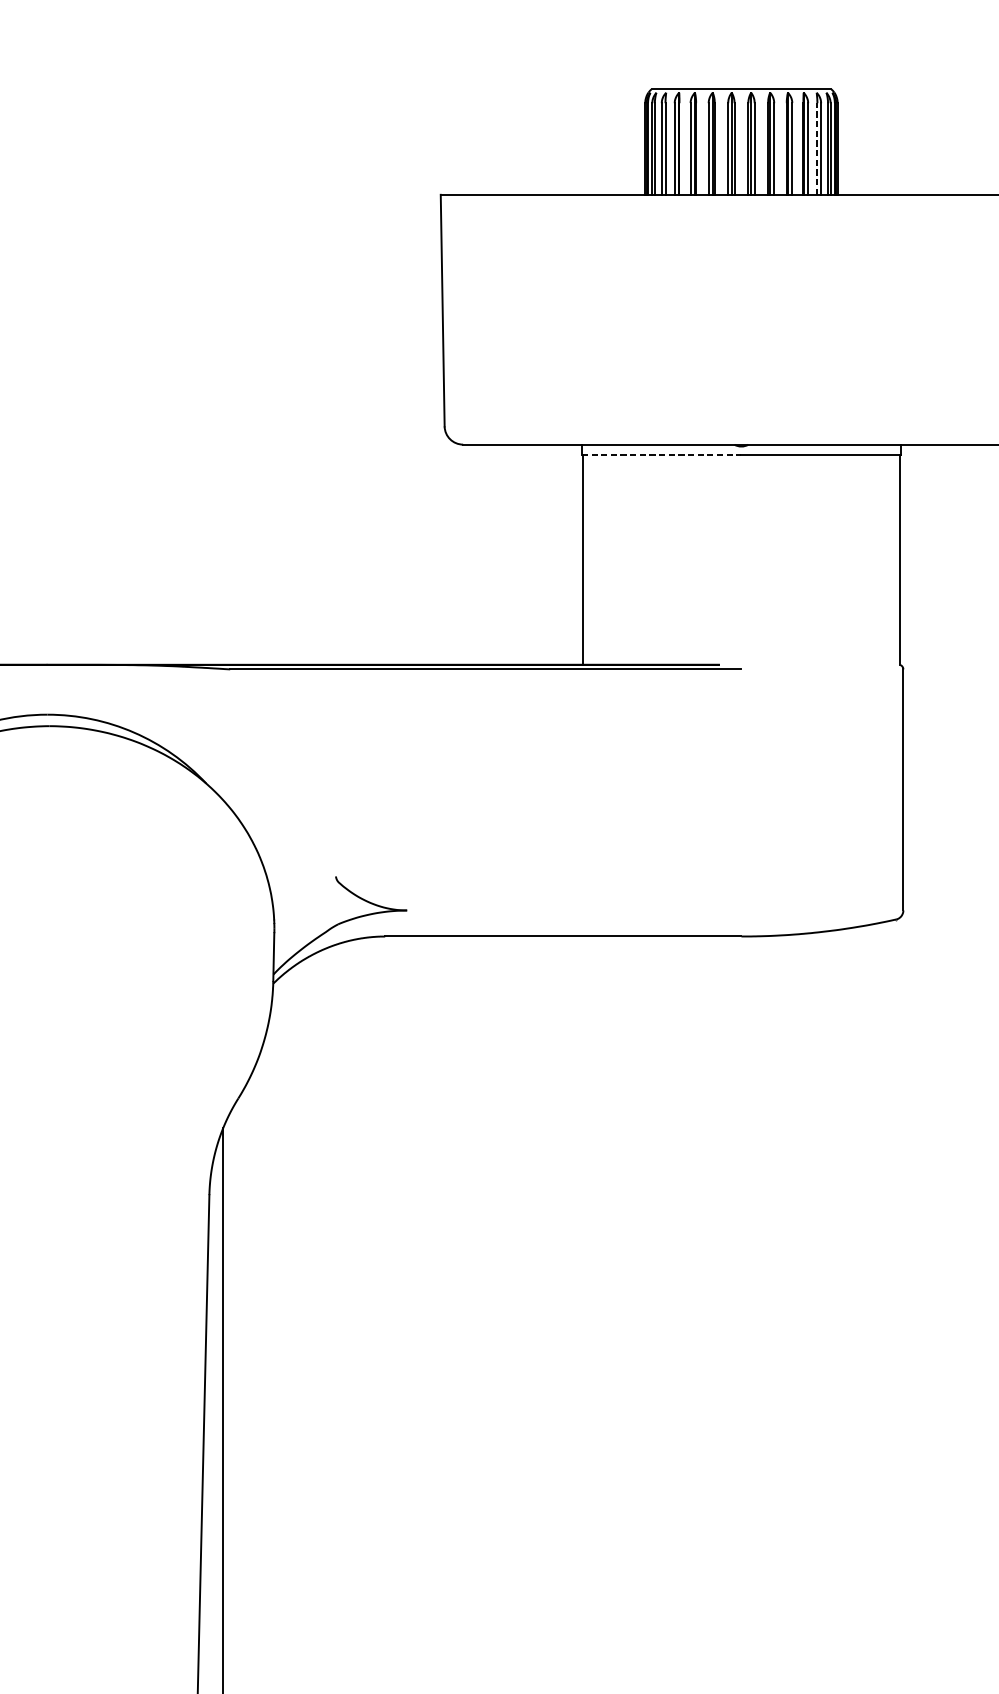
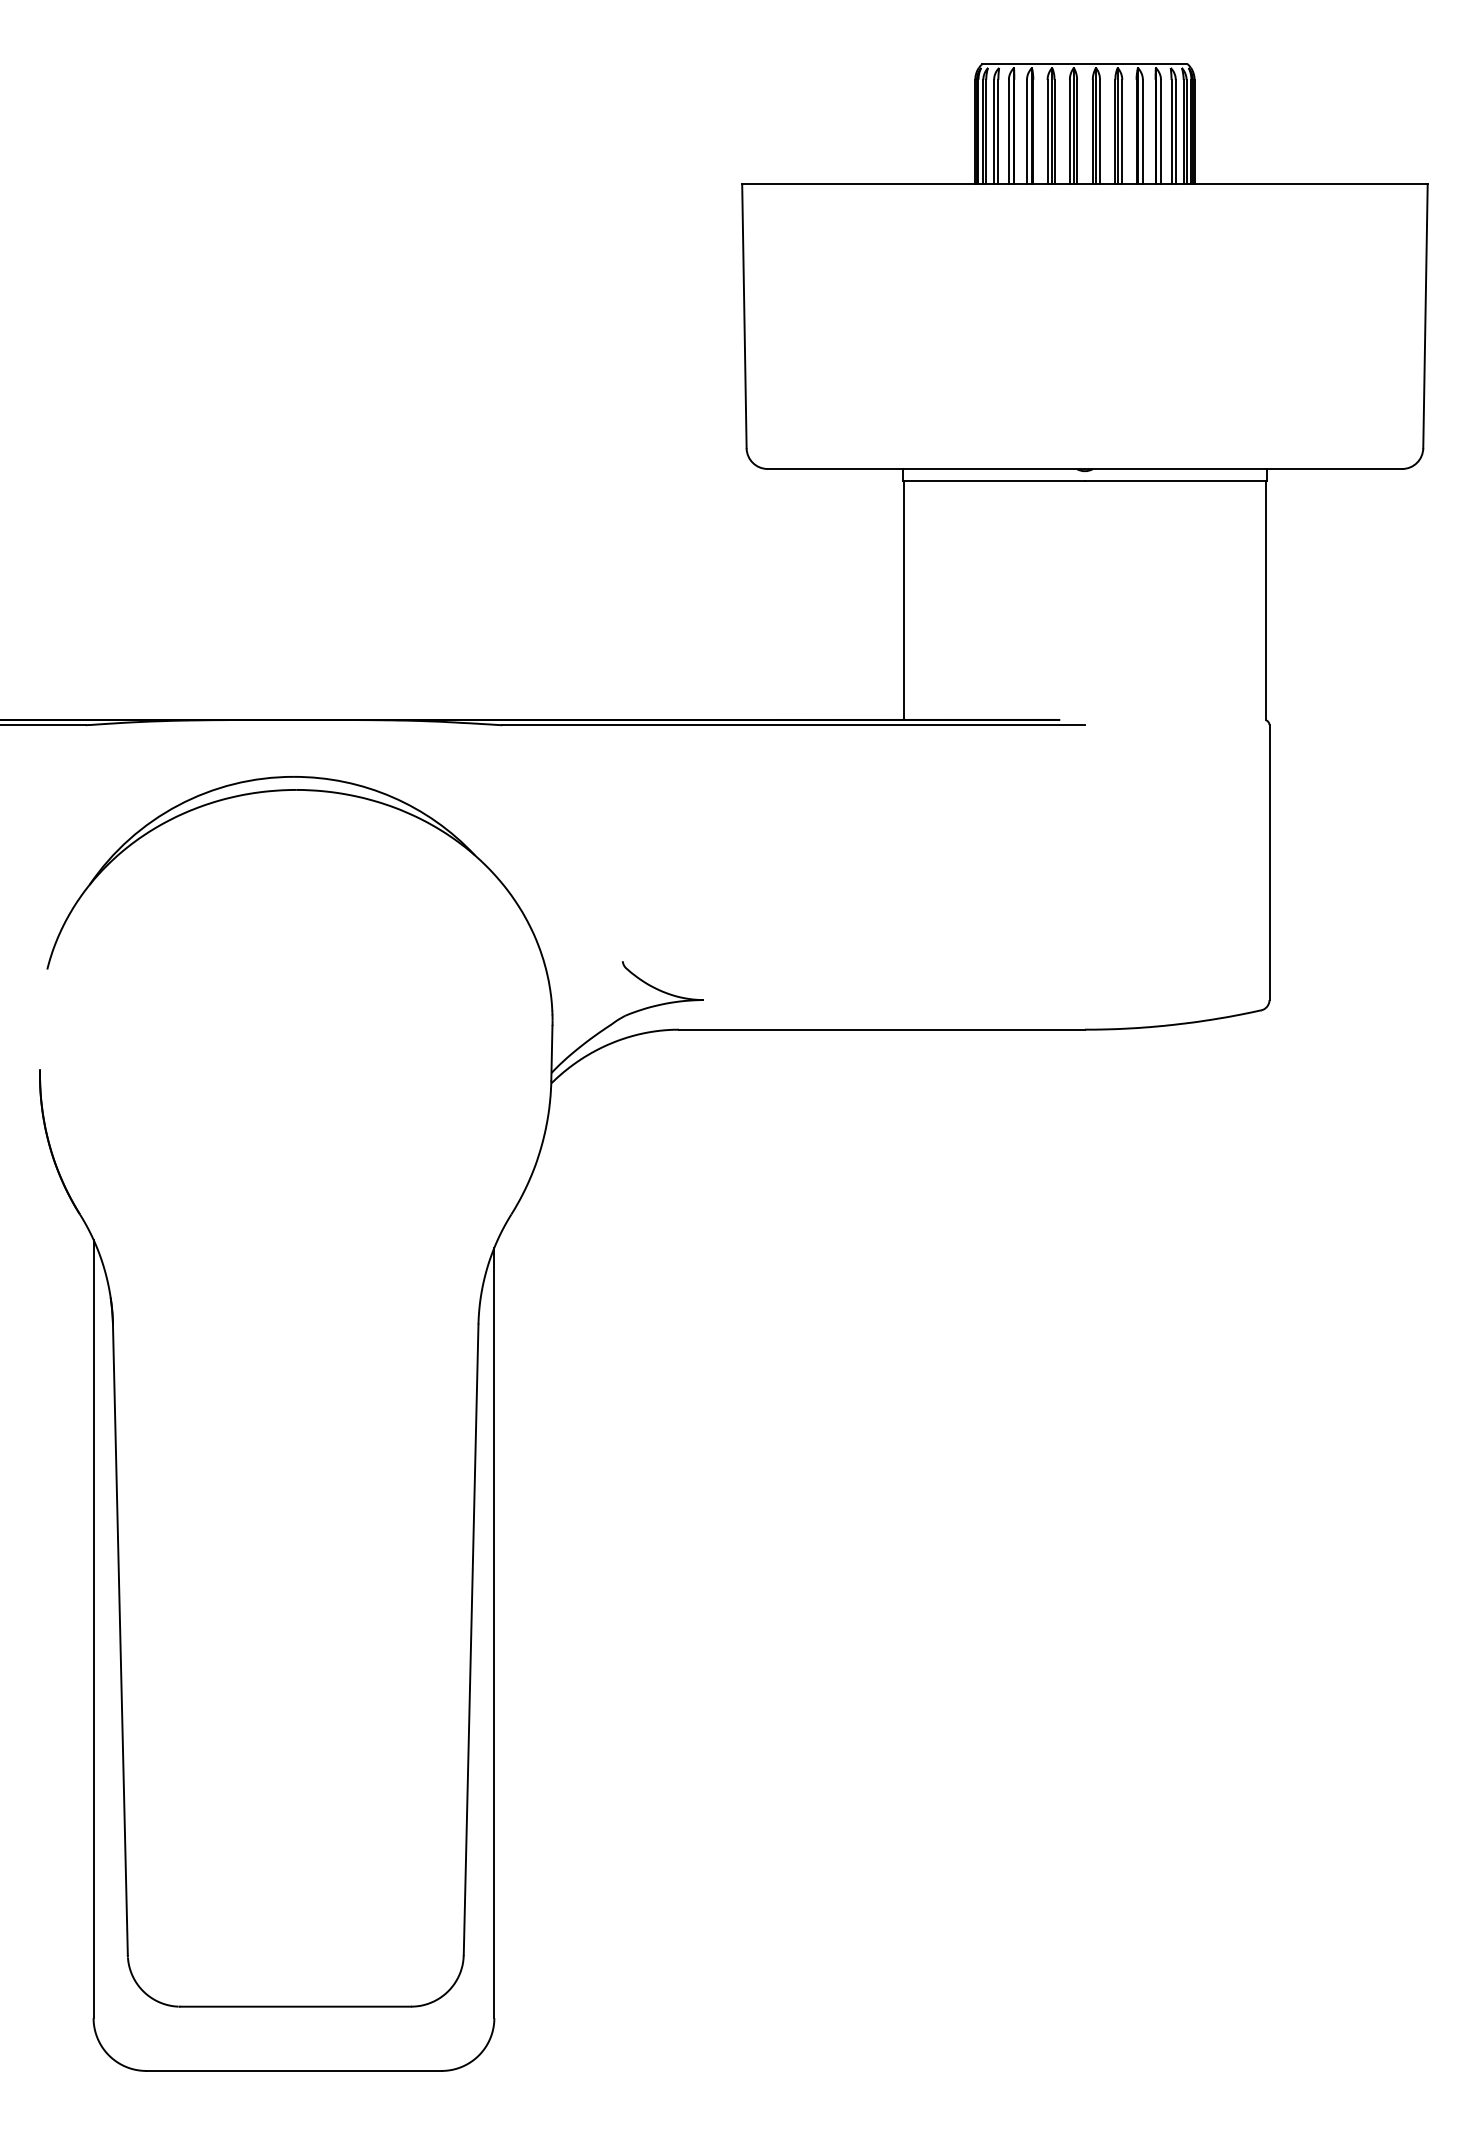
line: (817, 148) -> (1171, 131), dashed -> solid
line: (661, 454) -> (993, 480), dashed -> solid

